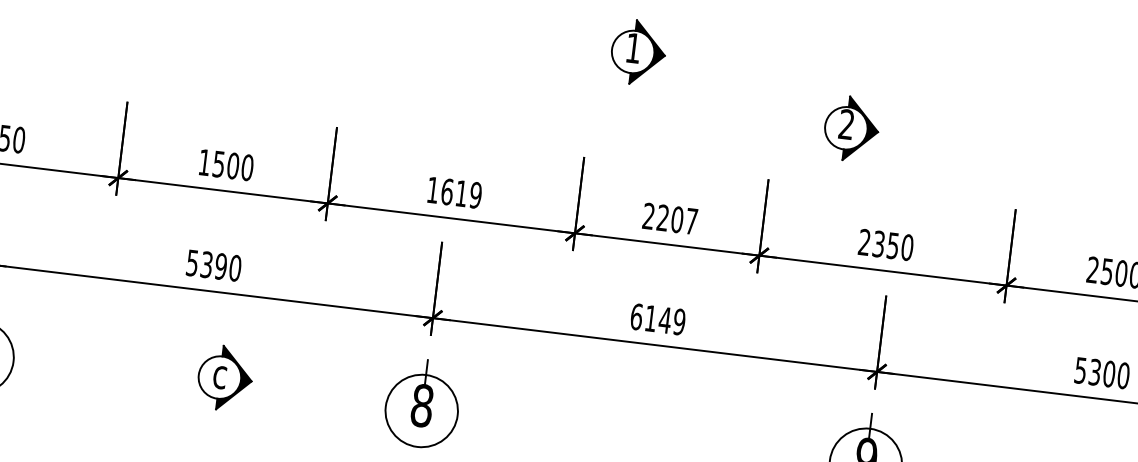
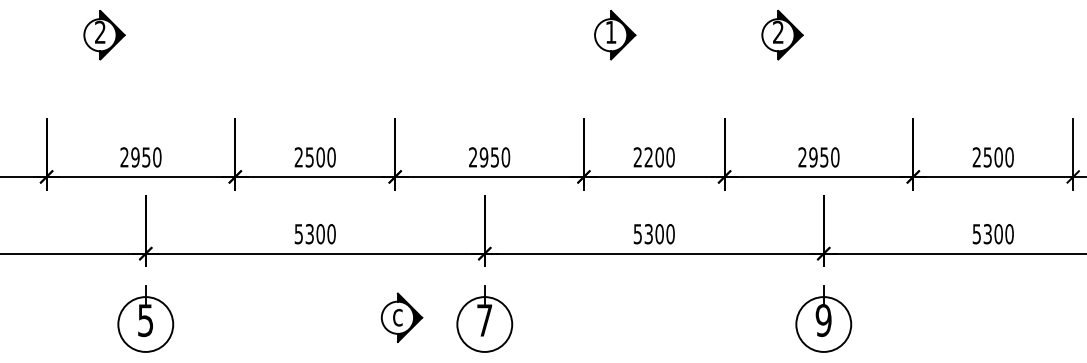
part: (851, 129) -> (782, 35), moved
text: (204, 162) -> (298, 157), 1500 -> 2500
text: (454, 192) -> (489, 157), 1619 -> 2950
text: (691, 221) -> (670, 157), 2207 -> 2200
text: (878, 244) -> (813, 157), 2350 -> 2950
text: (220, 266) -> (320, 234), 5390 -> 5300
text: (657, 319) -> (653, 234), 6149 -> 5300
part: (224, 377) -> (401, 317), moved
text: (422, 405) -> (484, 320), 8 -> 7

